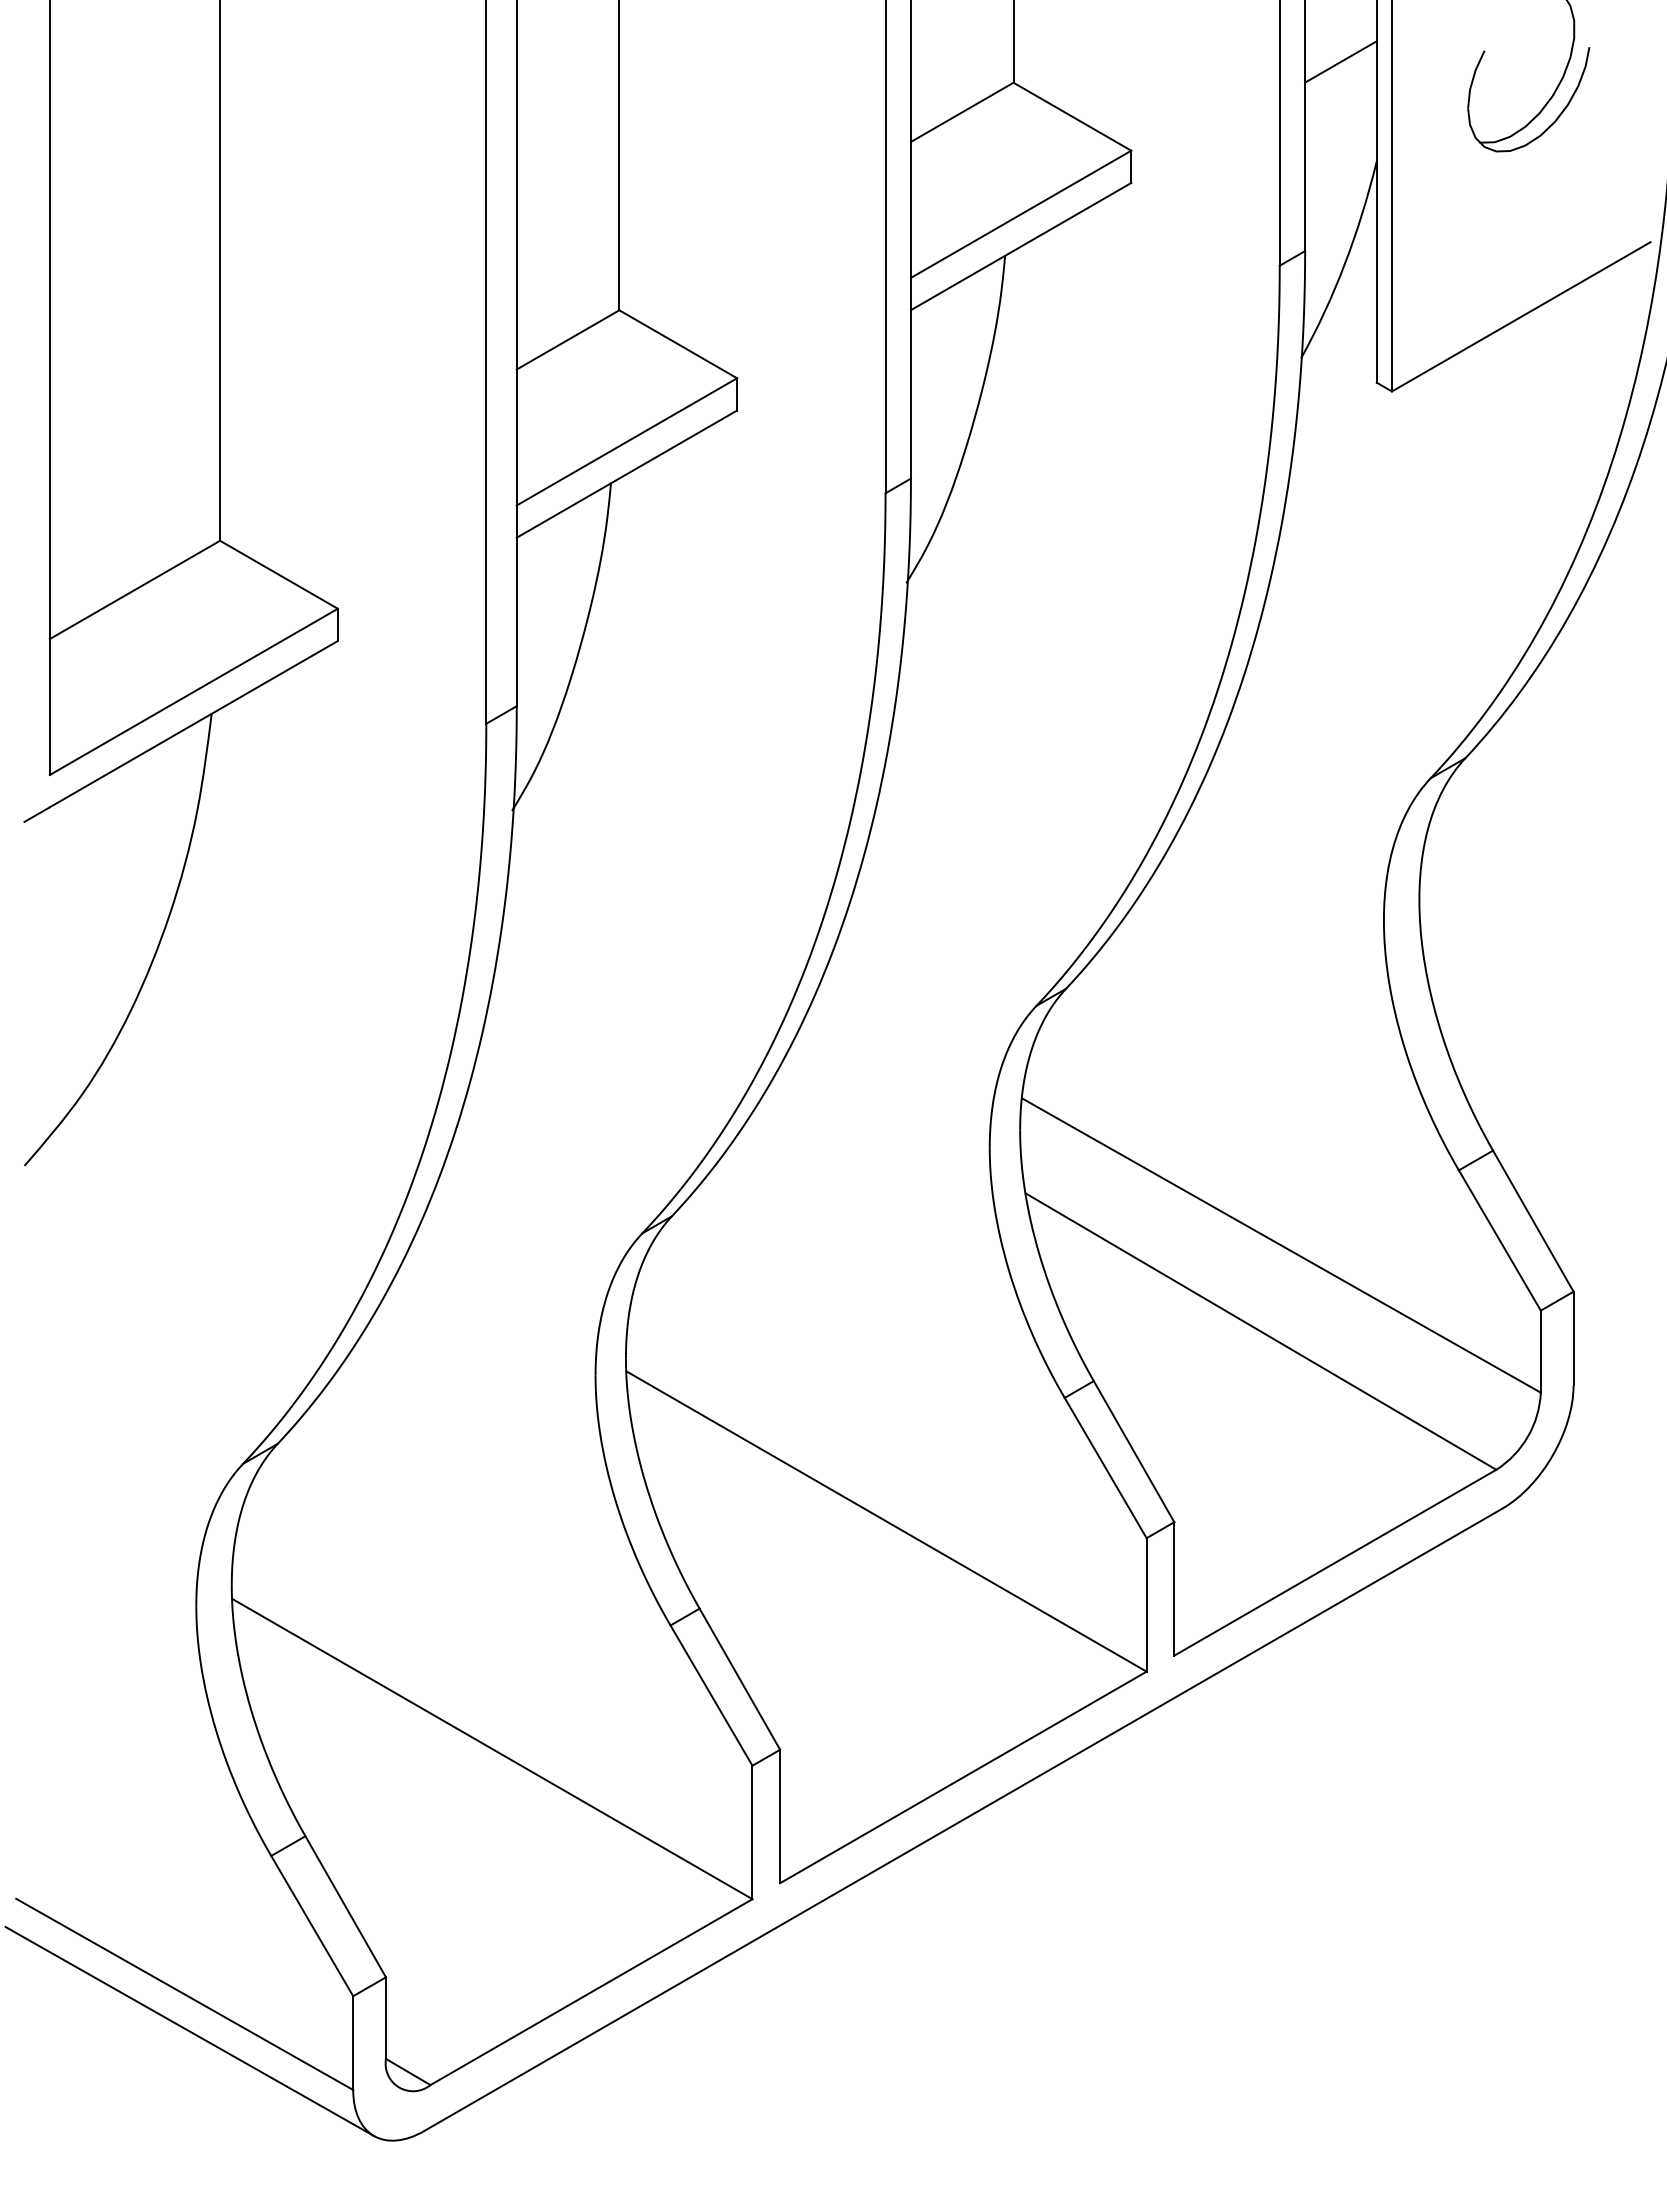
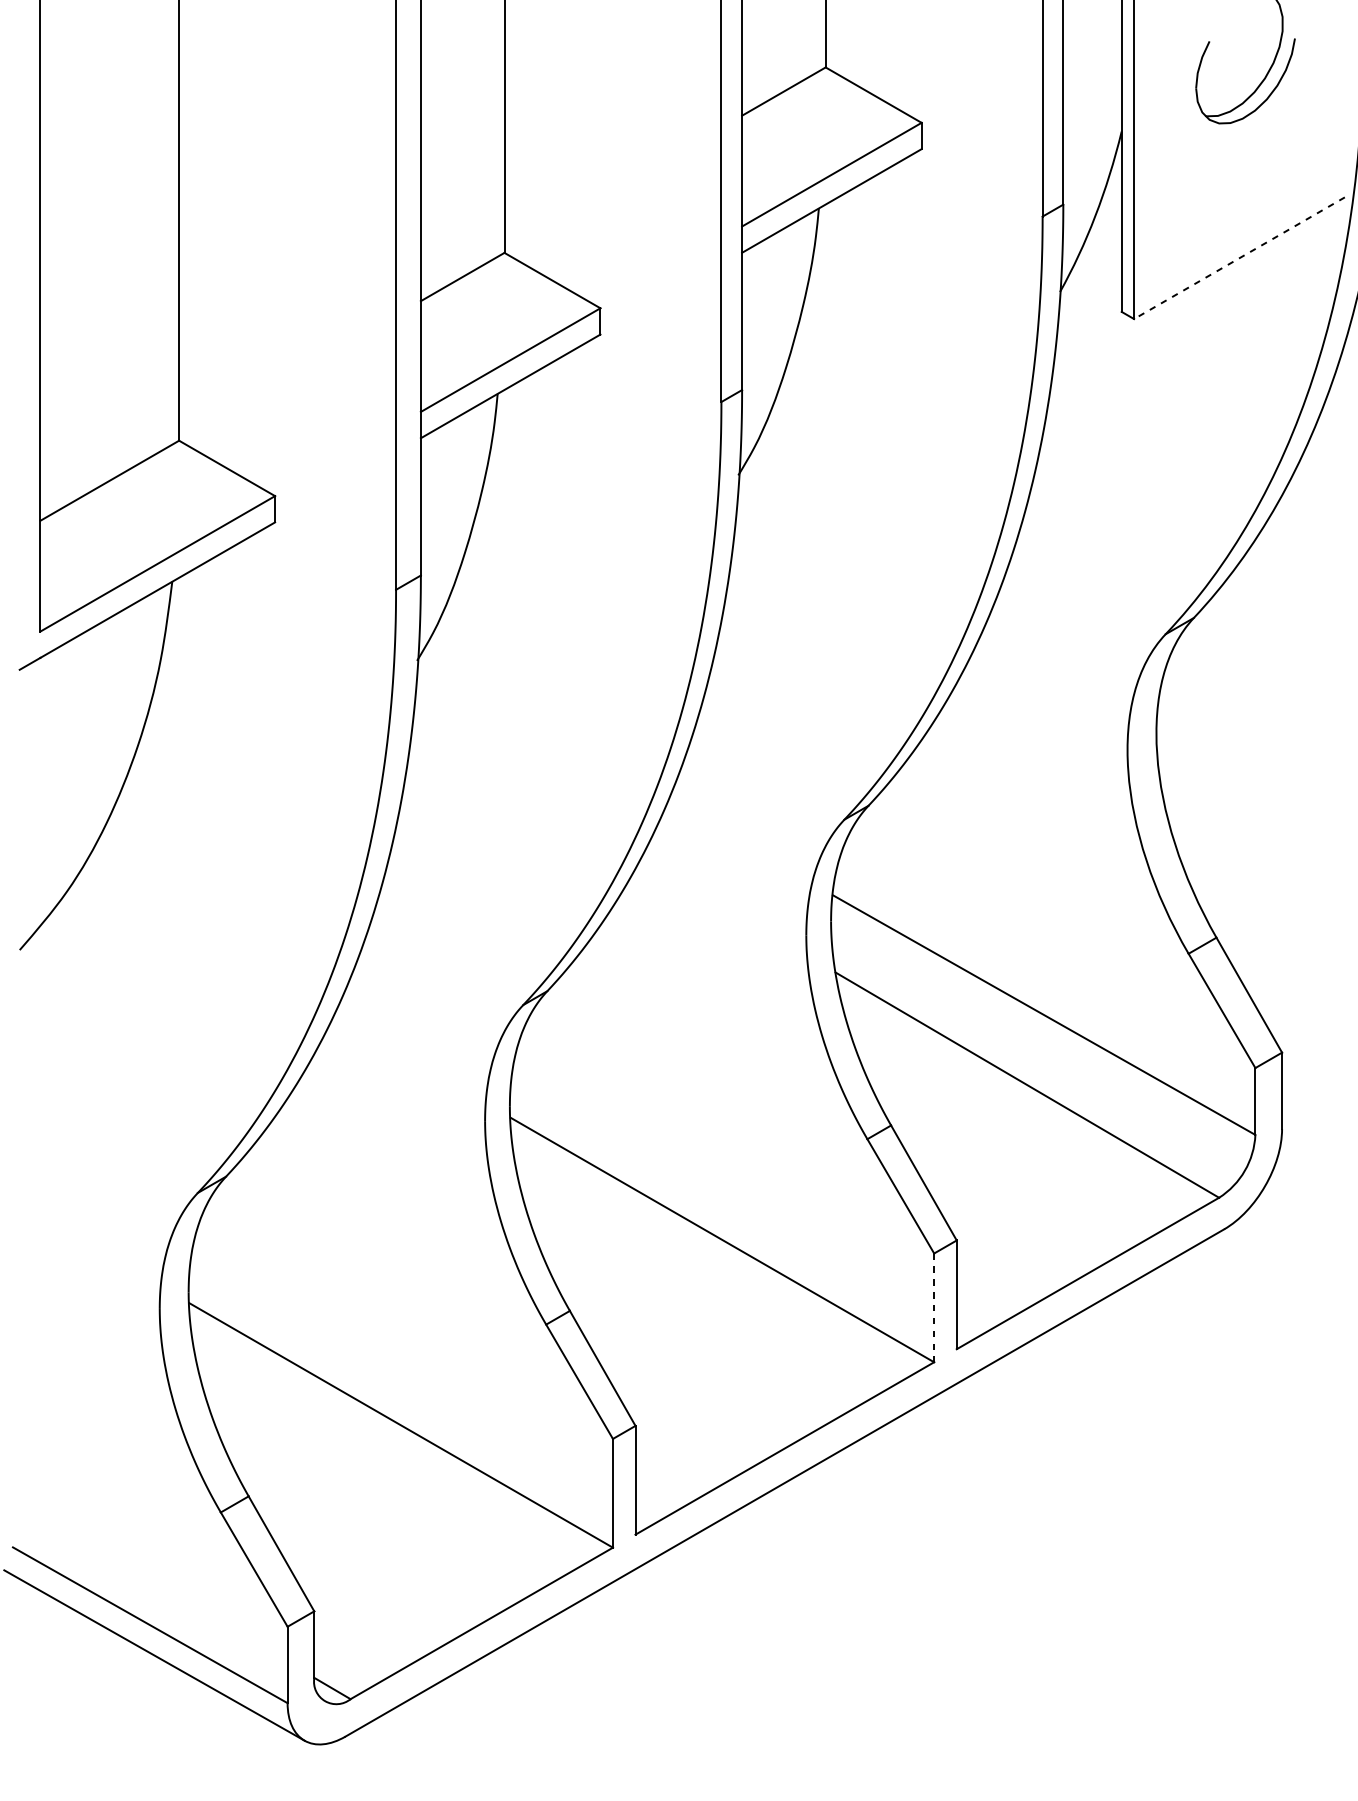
line: (1340, 61) -> (1092, 50), removed
line: (1520, 317) -> (1238, 258), solid -> dashed
line: (1146, 1604) -> (934, 1307), solid -> dashed

